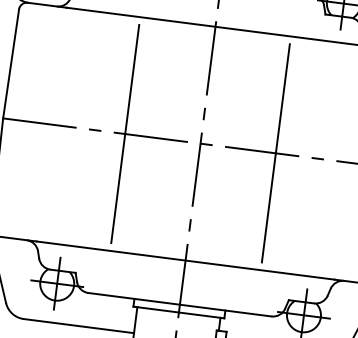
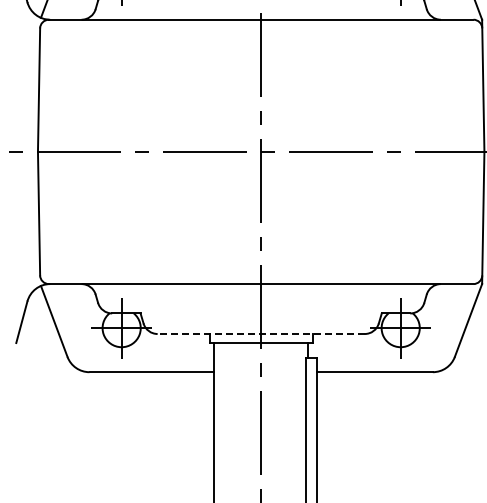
line: (125, 133) -> (176, 151), removed
line: (276, 152) -> (346, 151), removed
line: (180, 305) -> (261, 334), solid -> dashed

